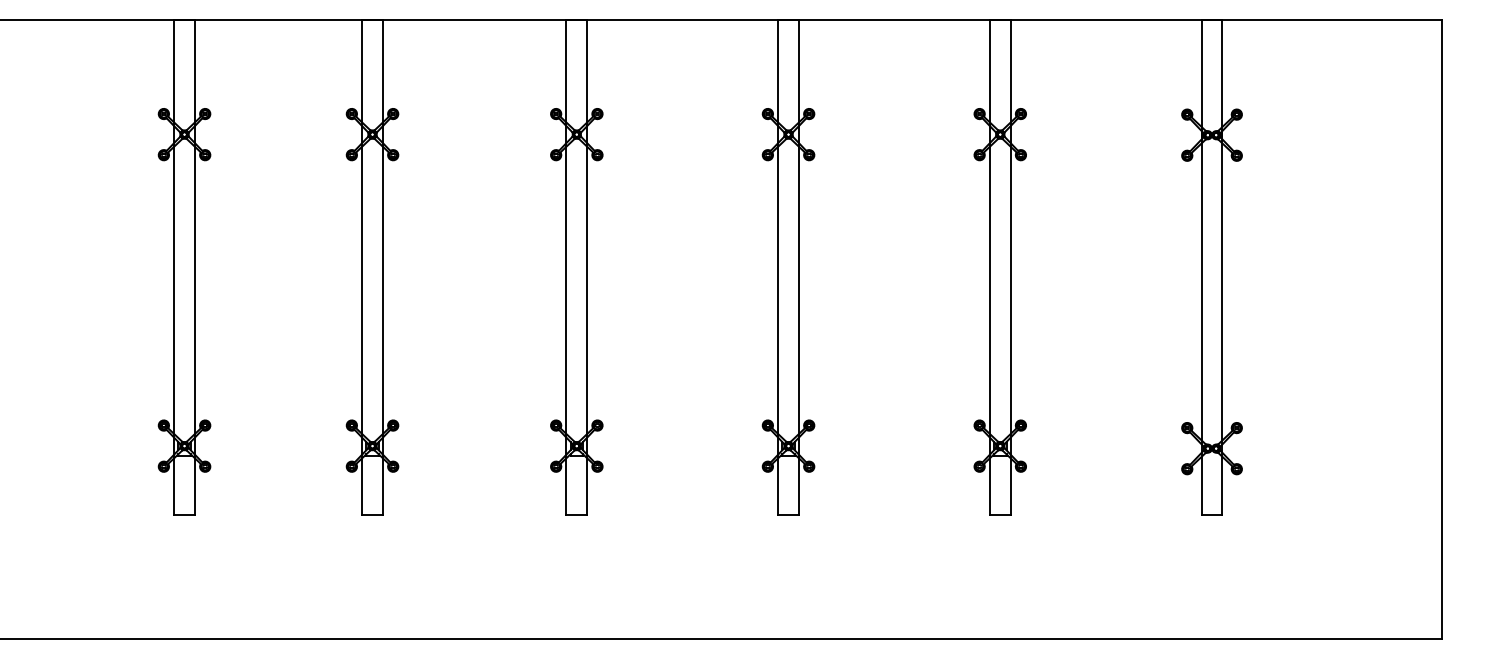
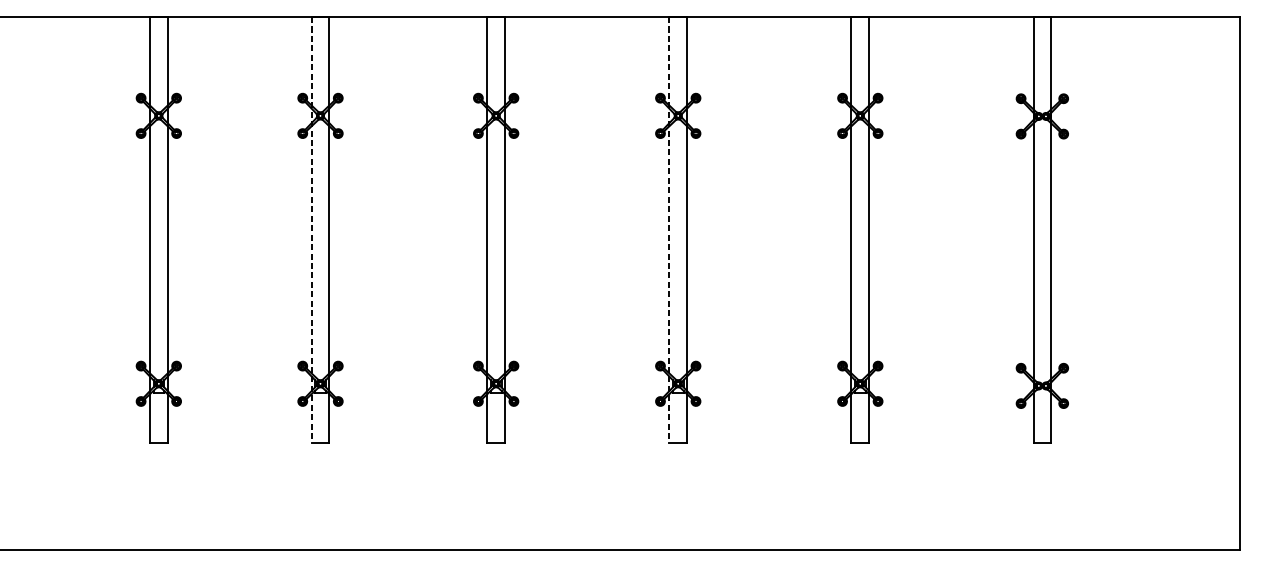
line: (362, 267) -> (311, 230), solid -> dashed
line: (778, 267) -> (669, 230), solid -> dashed

